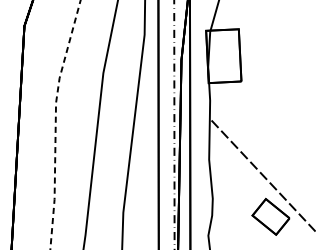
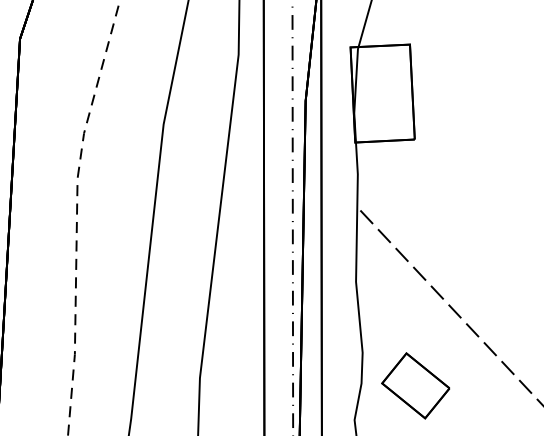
part: (270, 216) -> (414, 385), moved

